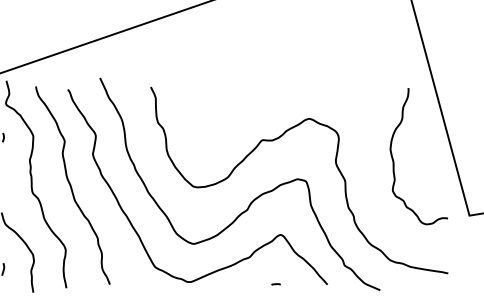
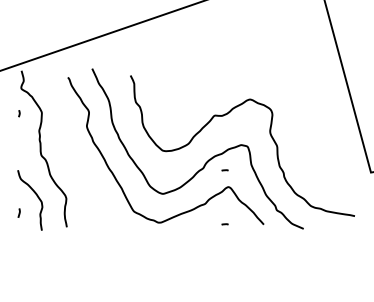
curve: (394, 159) -> (314, 130), removed
curve: (71, 185) -> (70, 149), removed
curve: (275, 212) -> (224, 170), added

